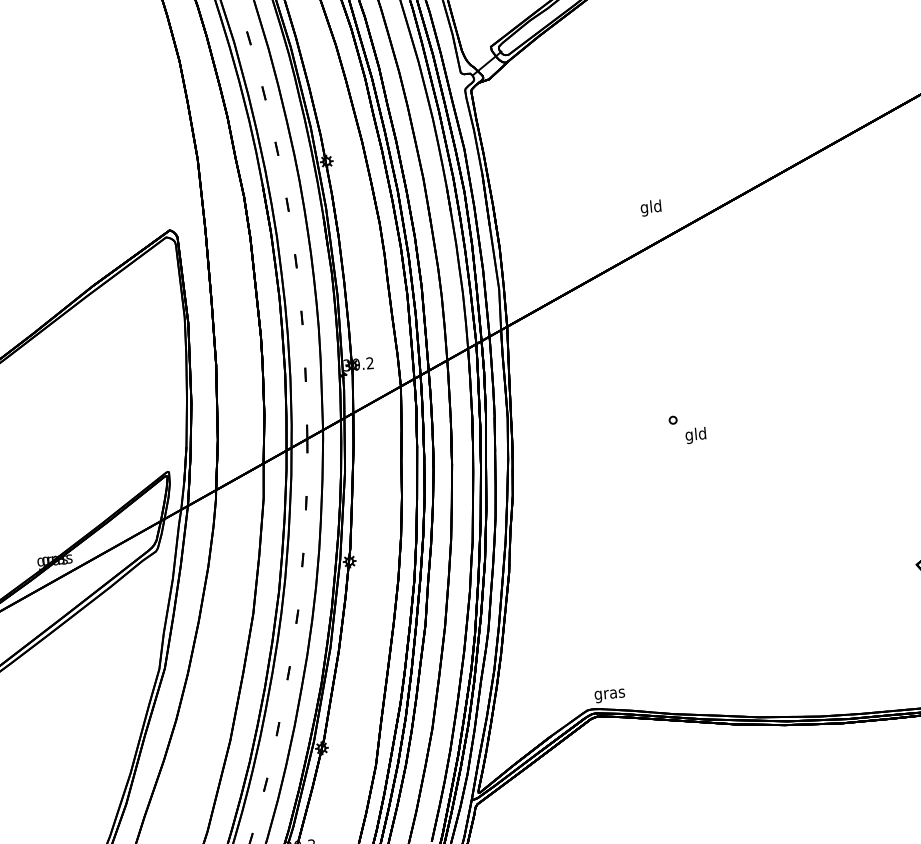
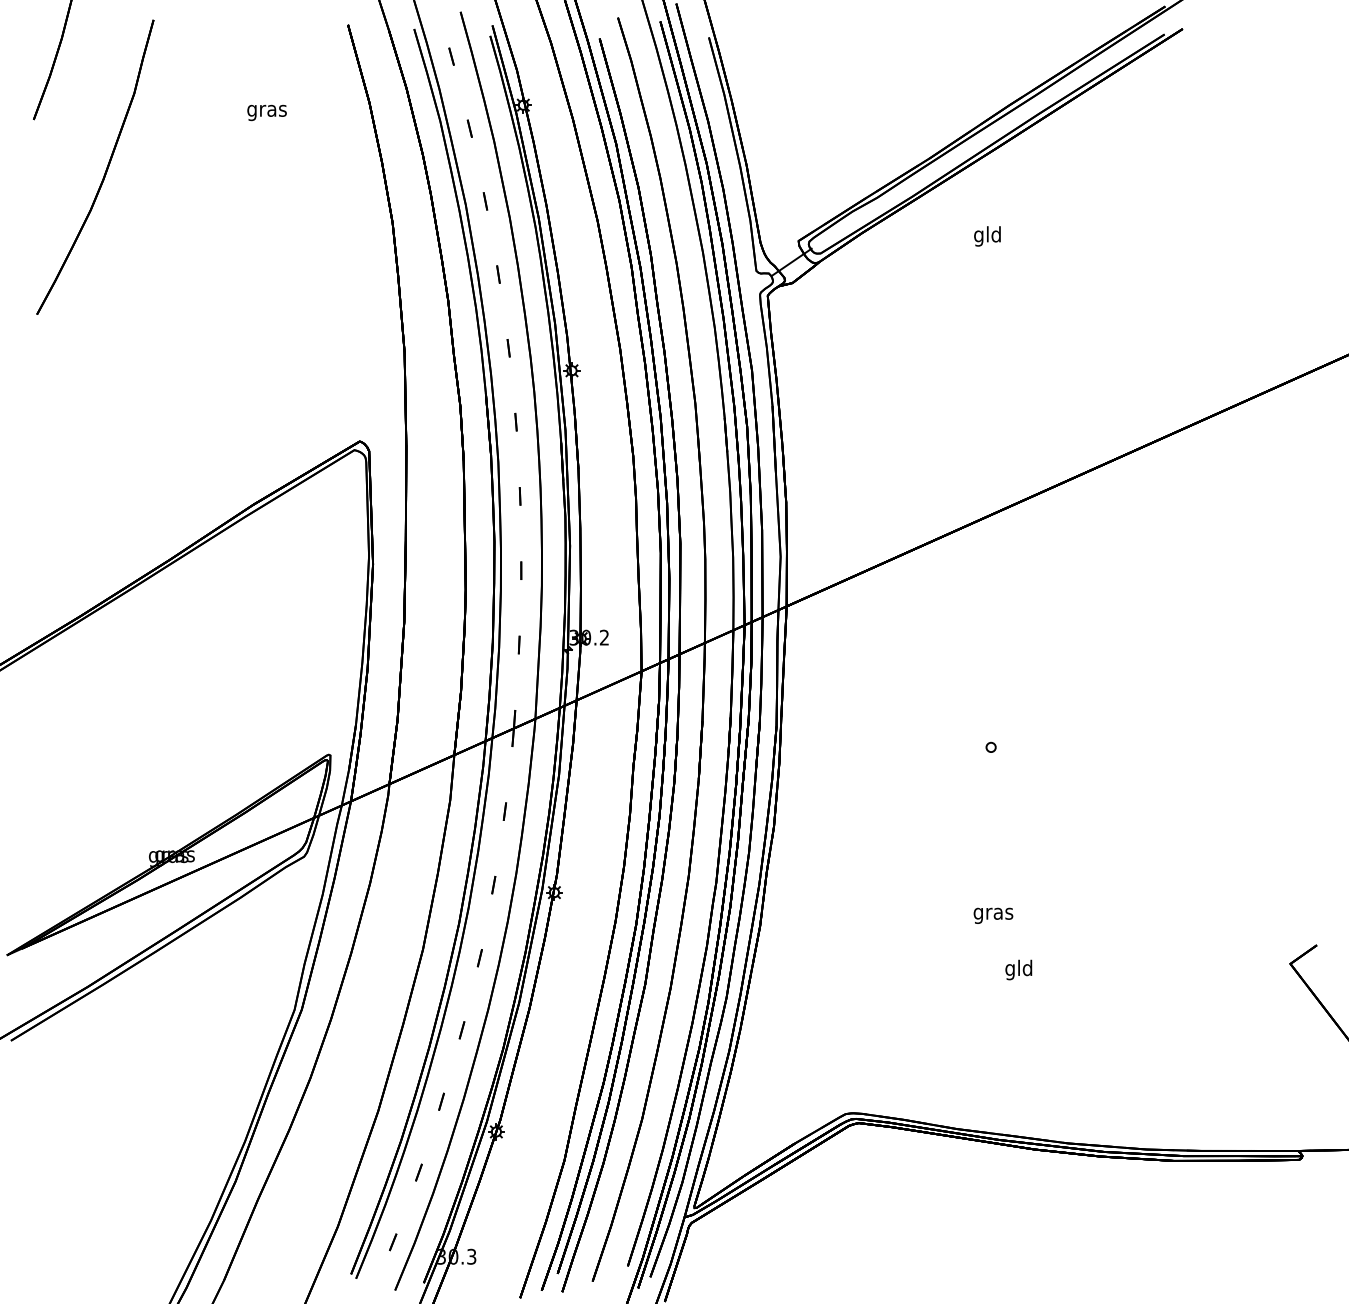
text: (651, 208) -> (987, 236), moved
text: (695, 435) -> (1018, 969), moved
text: (609, 695) -> (993, 915), moved

